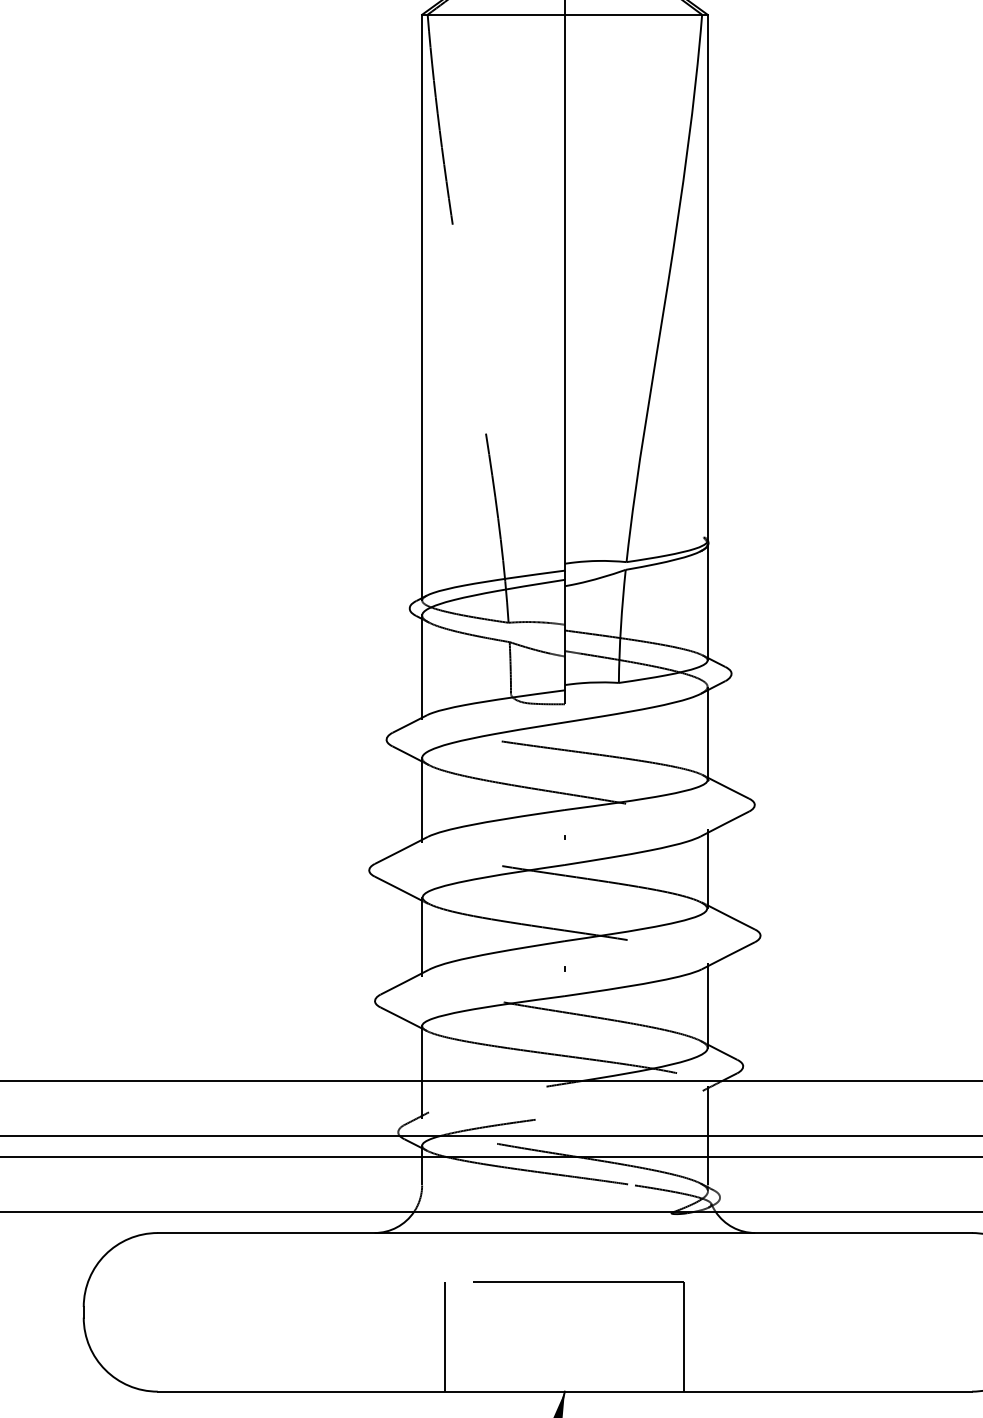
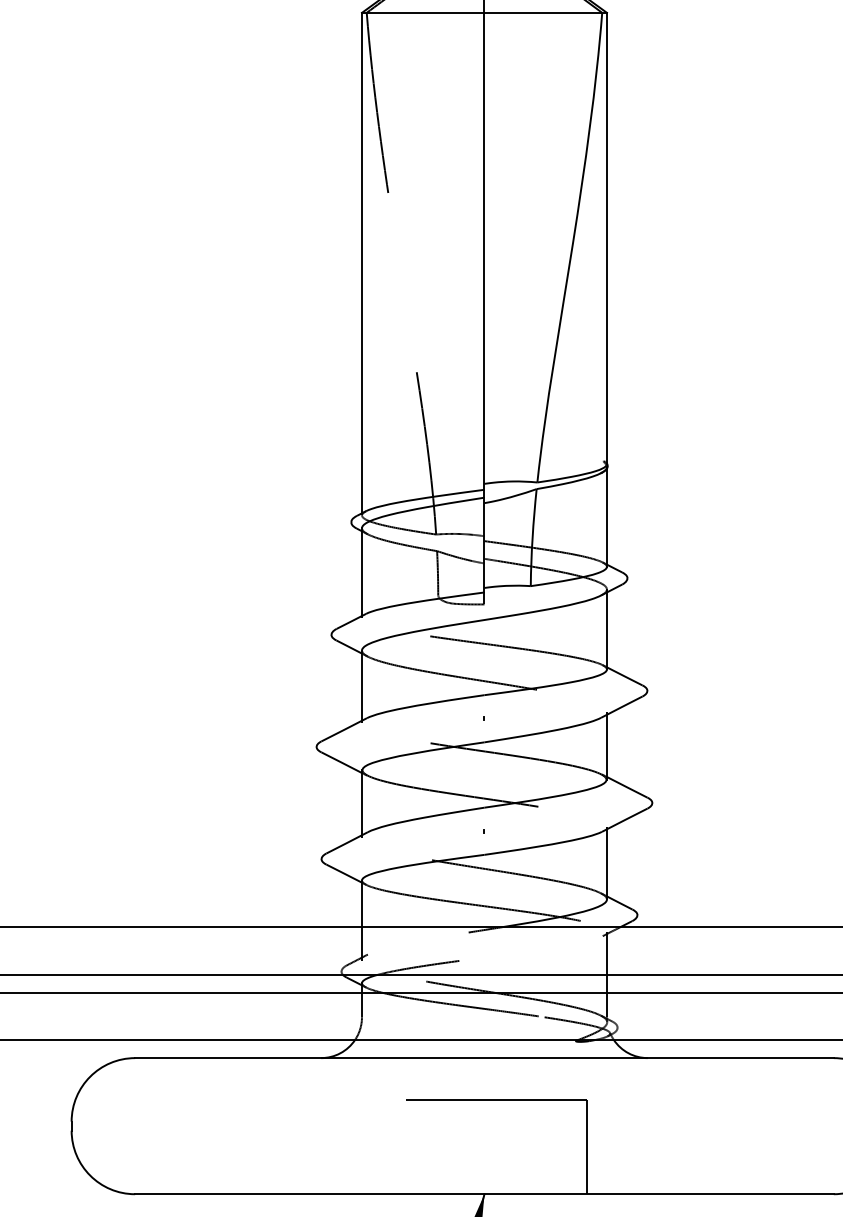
line: (445, 1336) -> (382, 1146), removed

